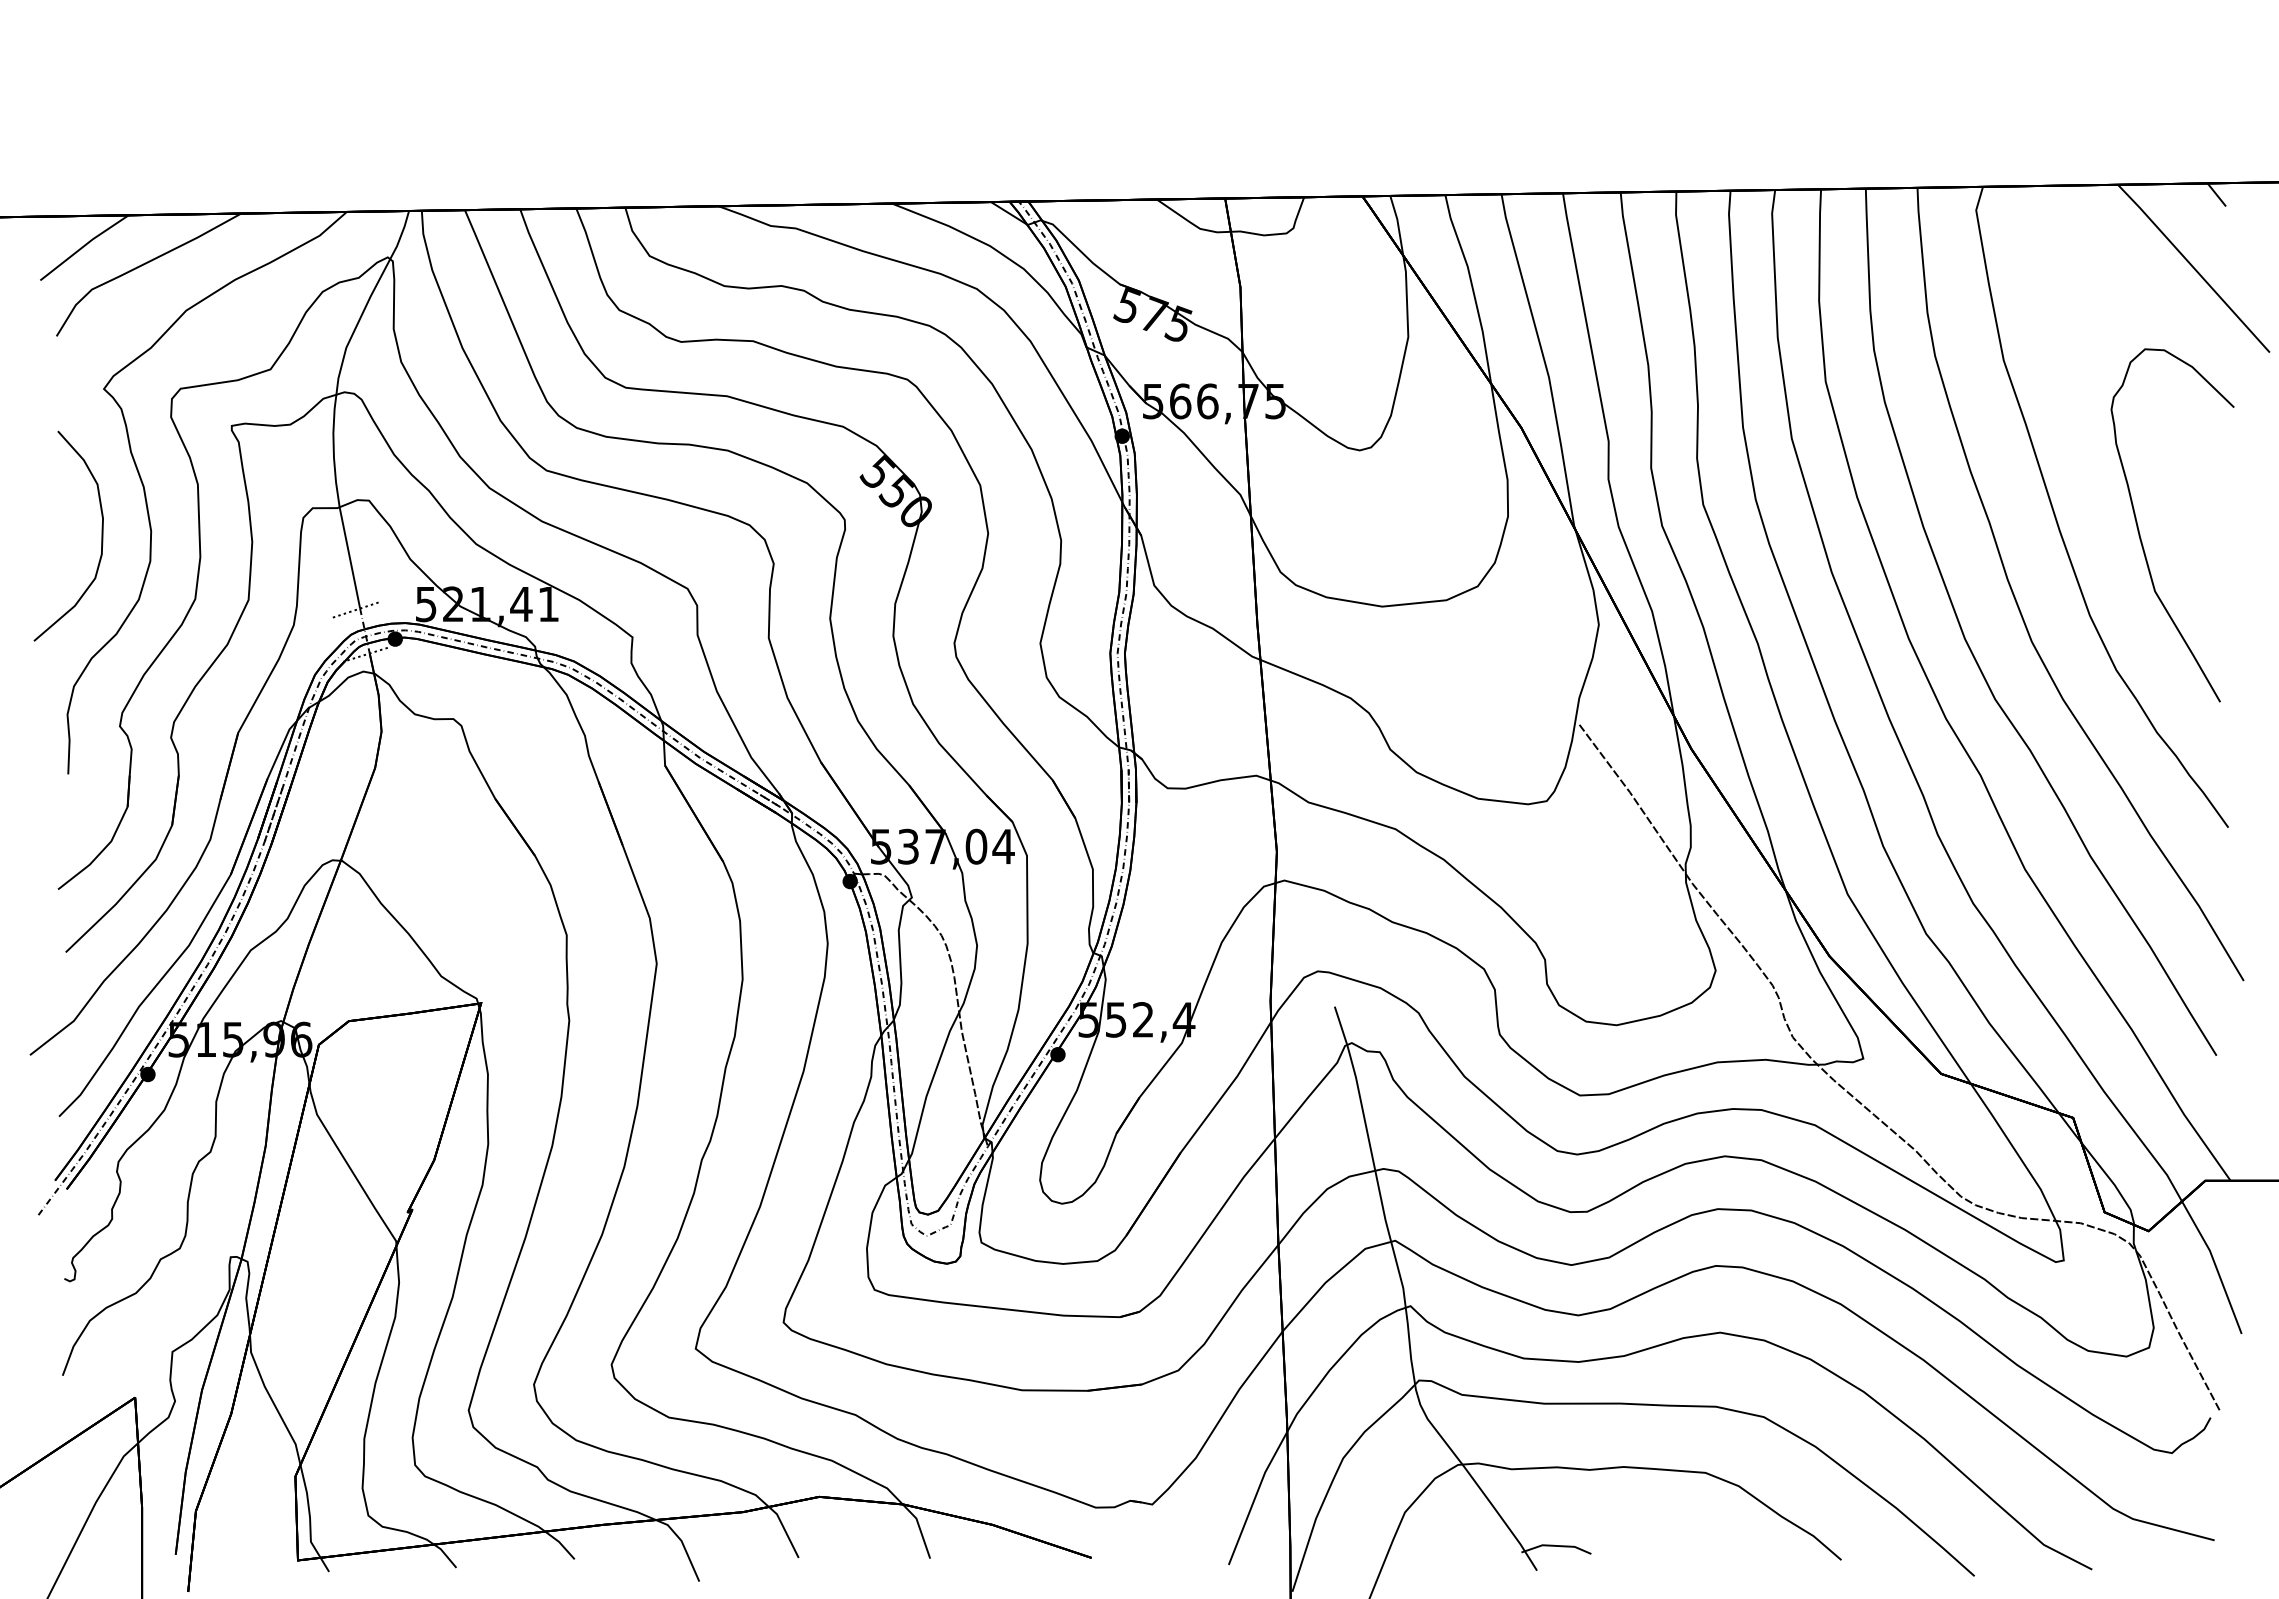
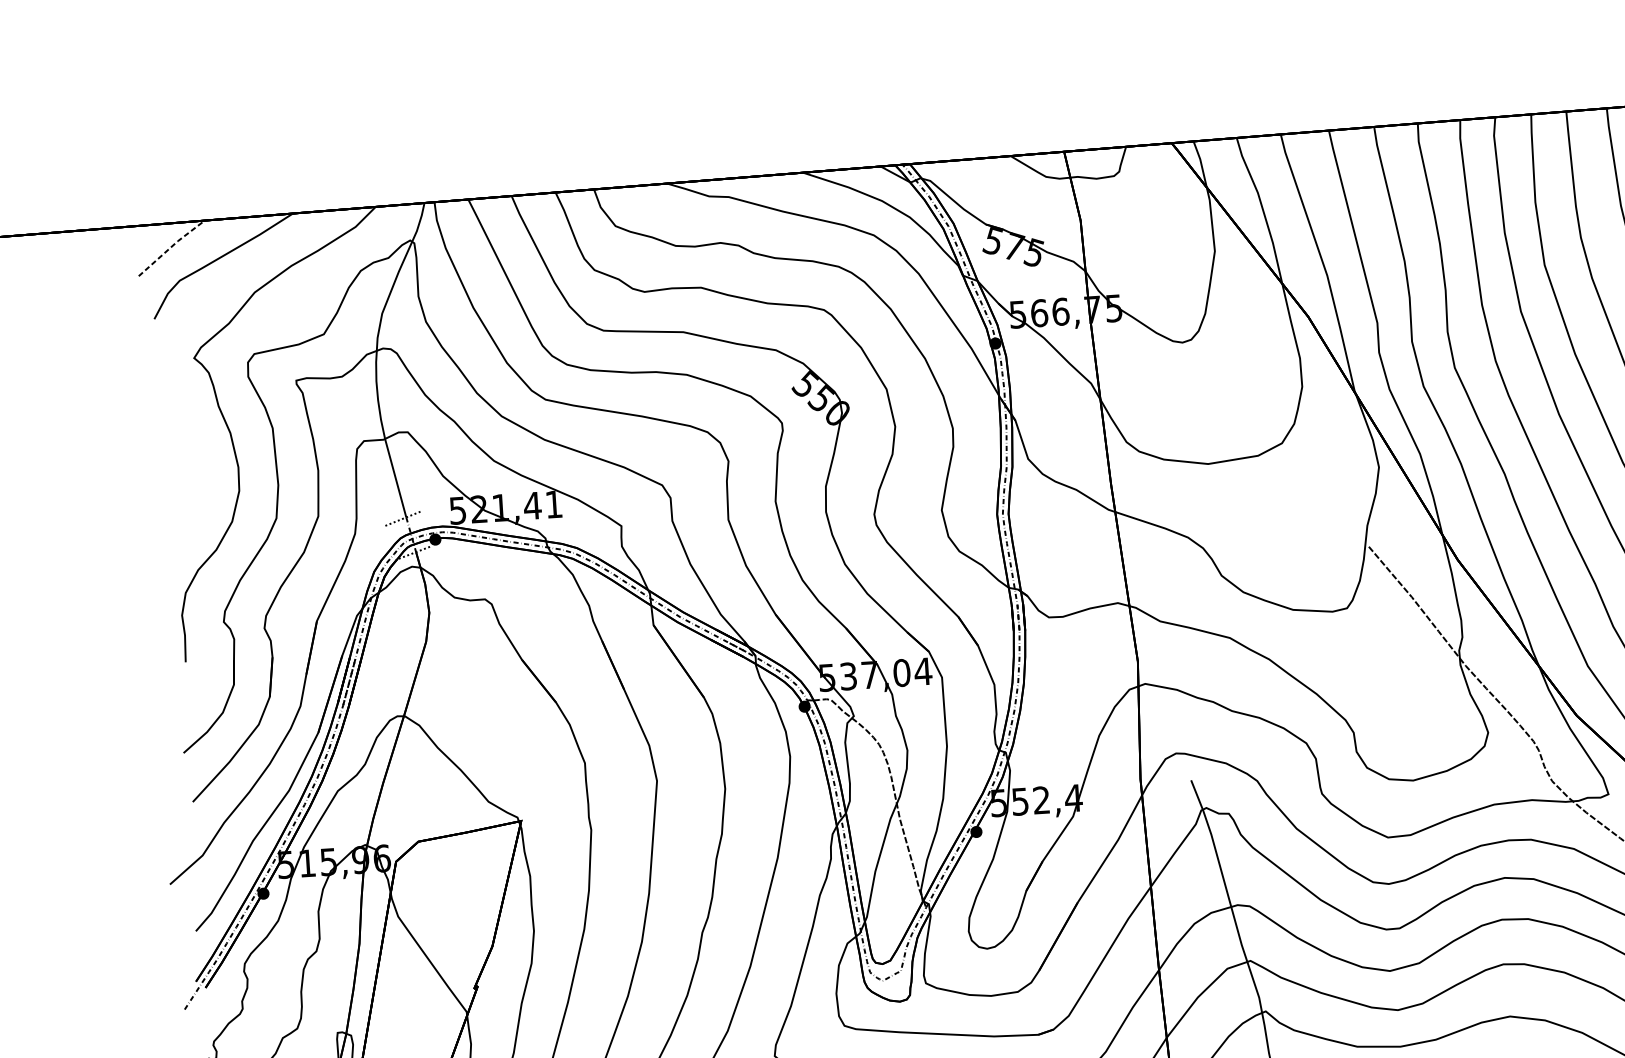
line: (84, 246) -> (171, 247), solid -> dashed
curve: (101, 535) -> (199, 473), removed

